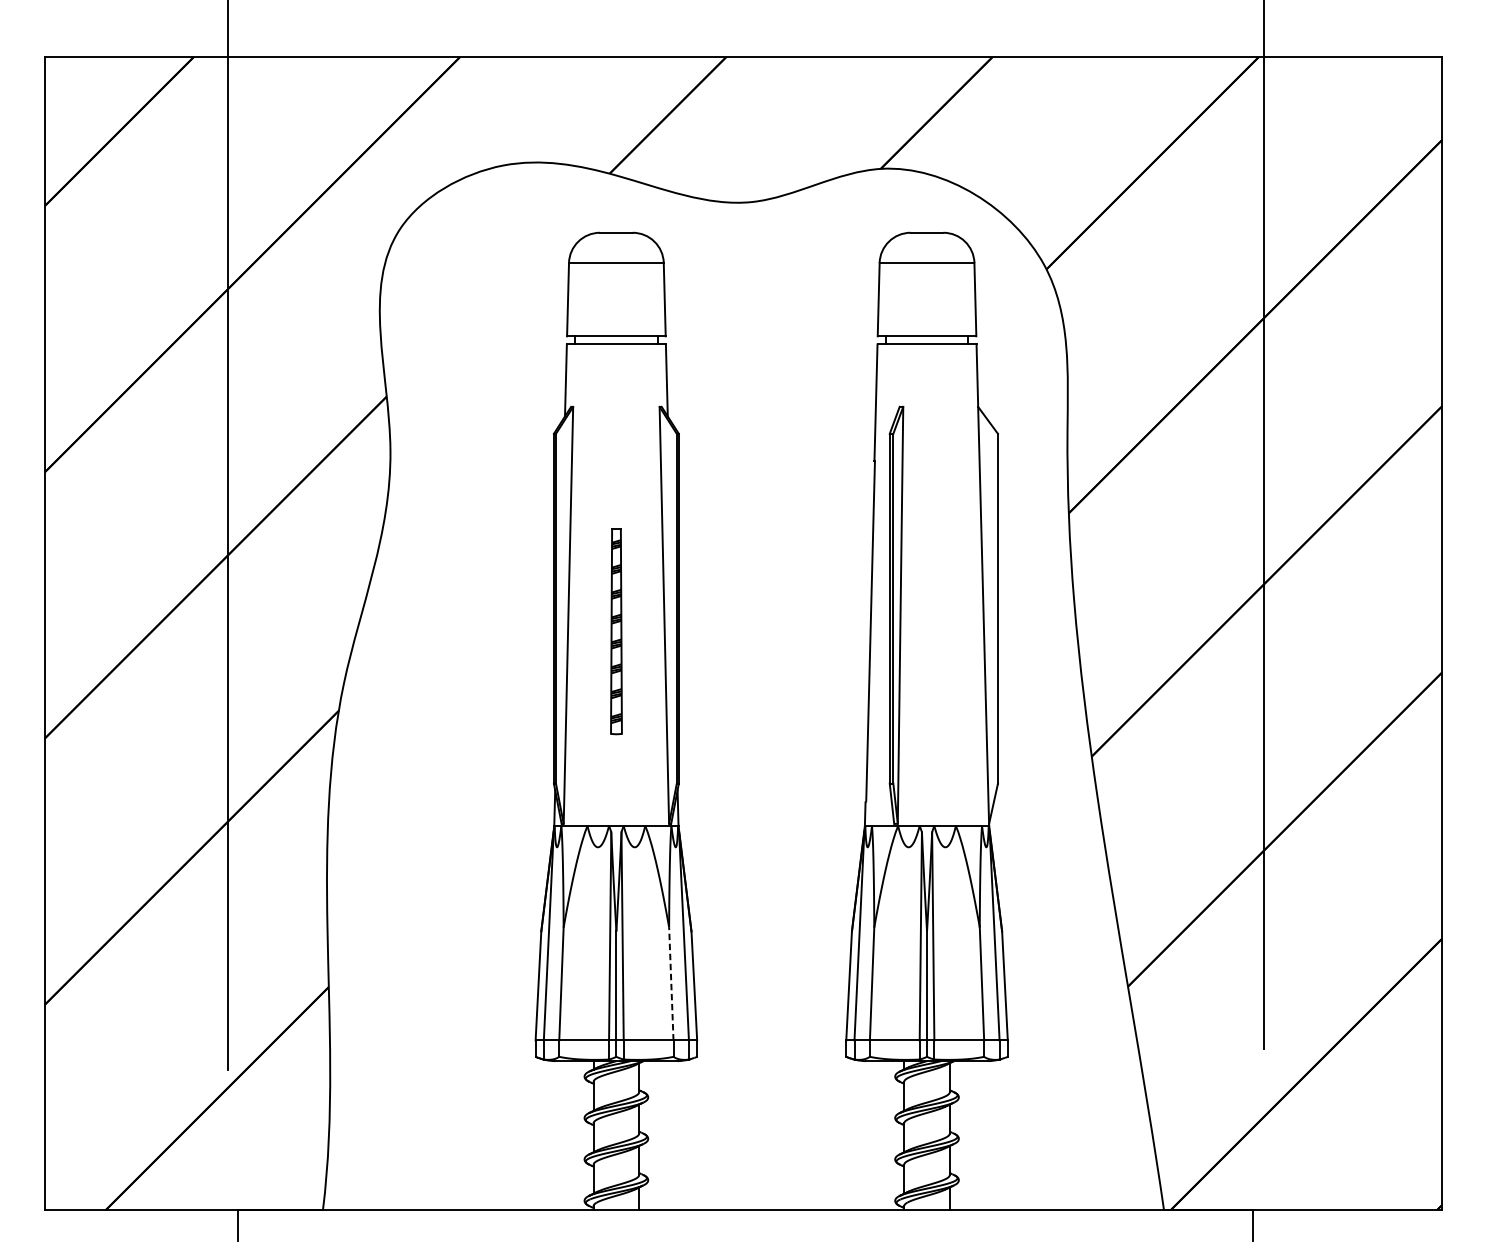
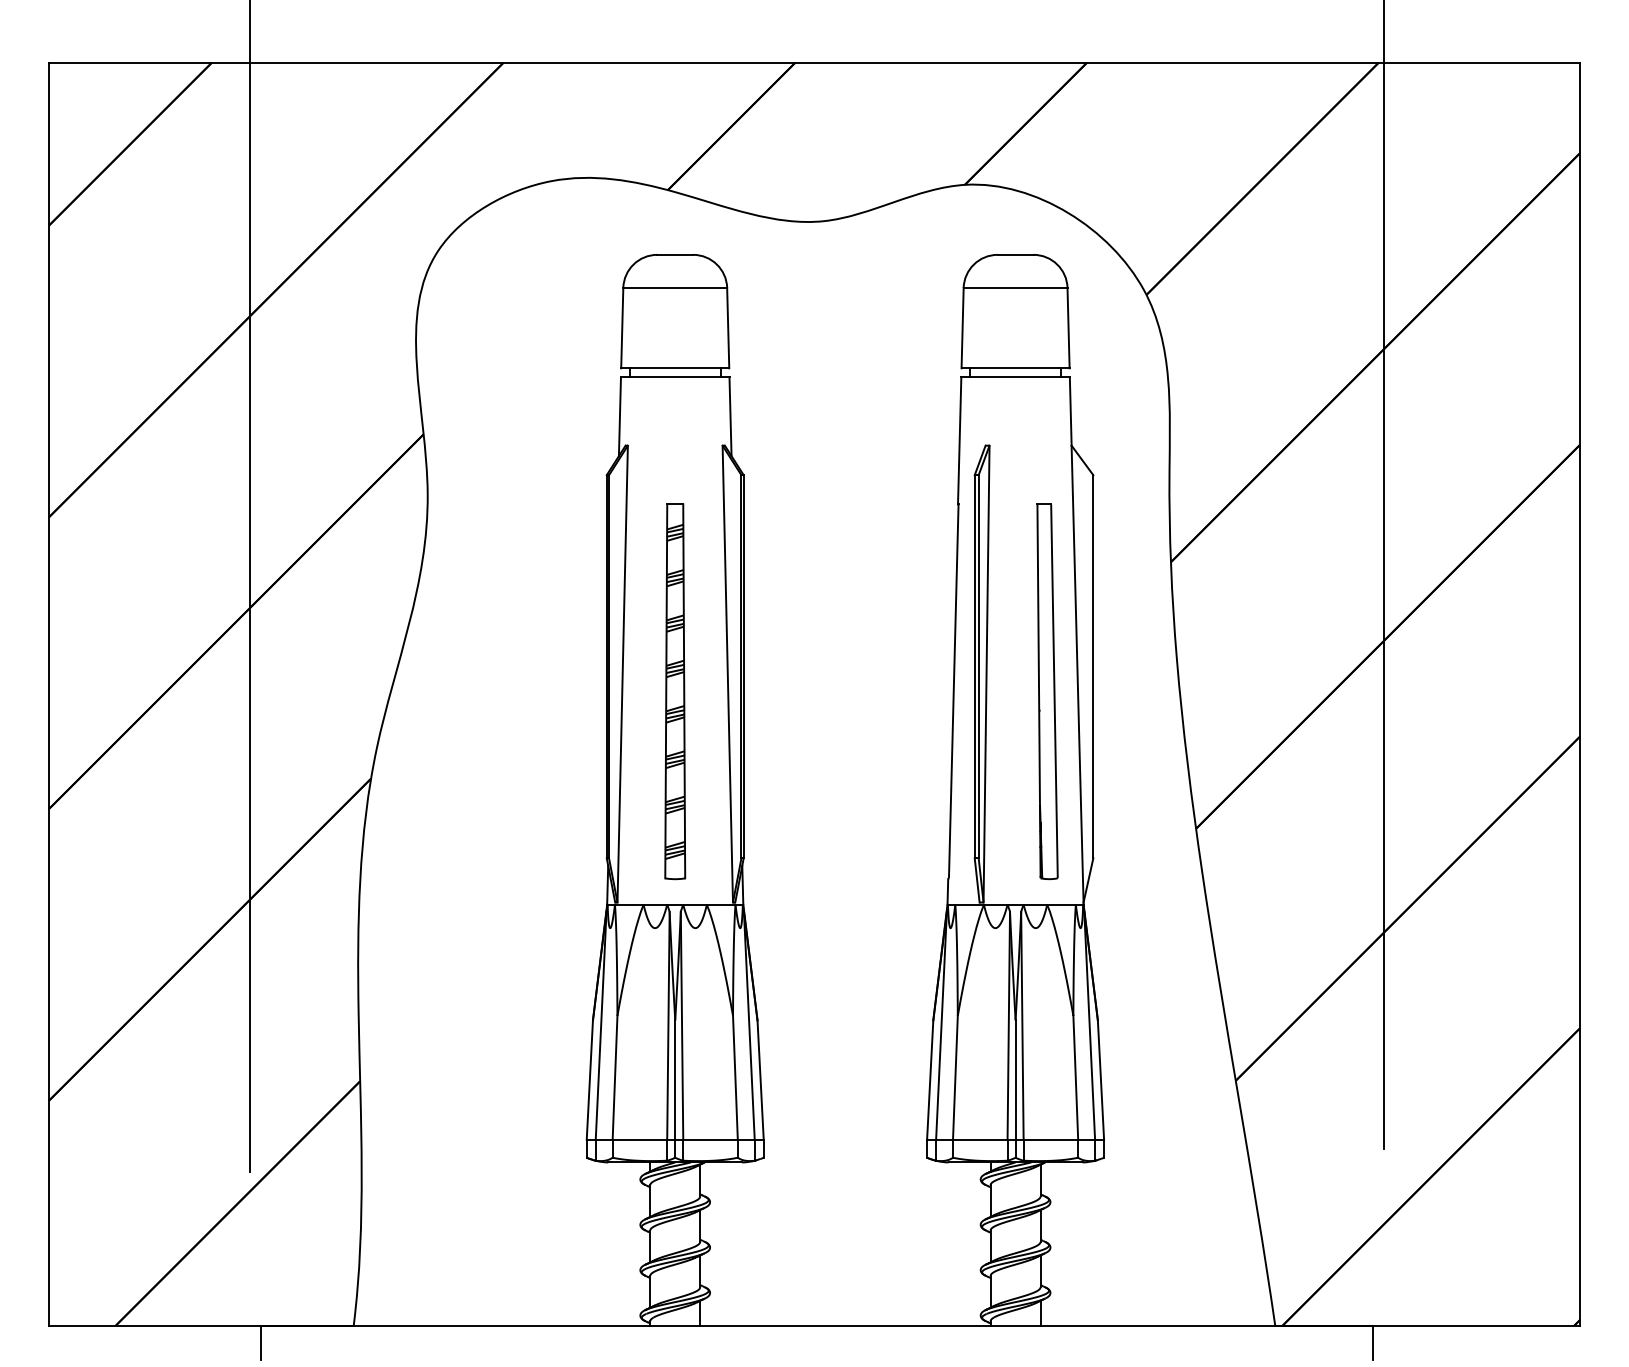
part: (616, 631) -> (675, 691), size x1.67
part: (956, 631) -> (1047, 691), added
line: (671, 983) -> (735, 1077), dashed -> solid

